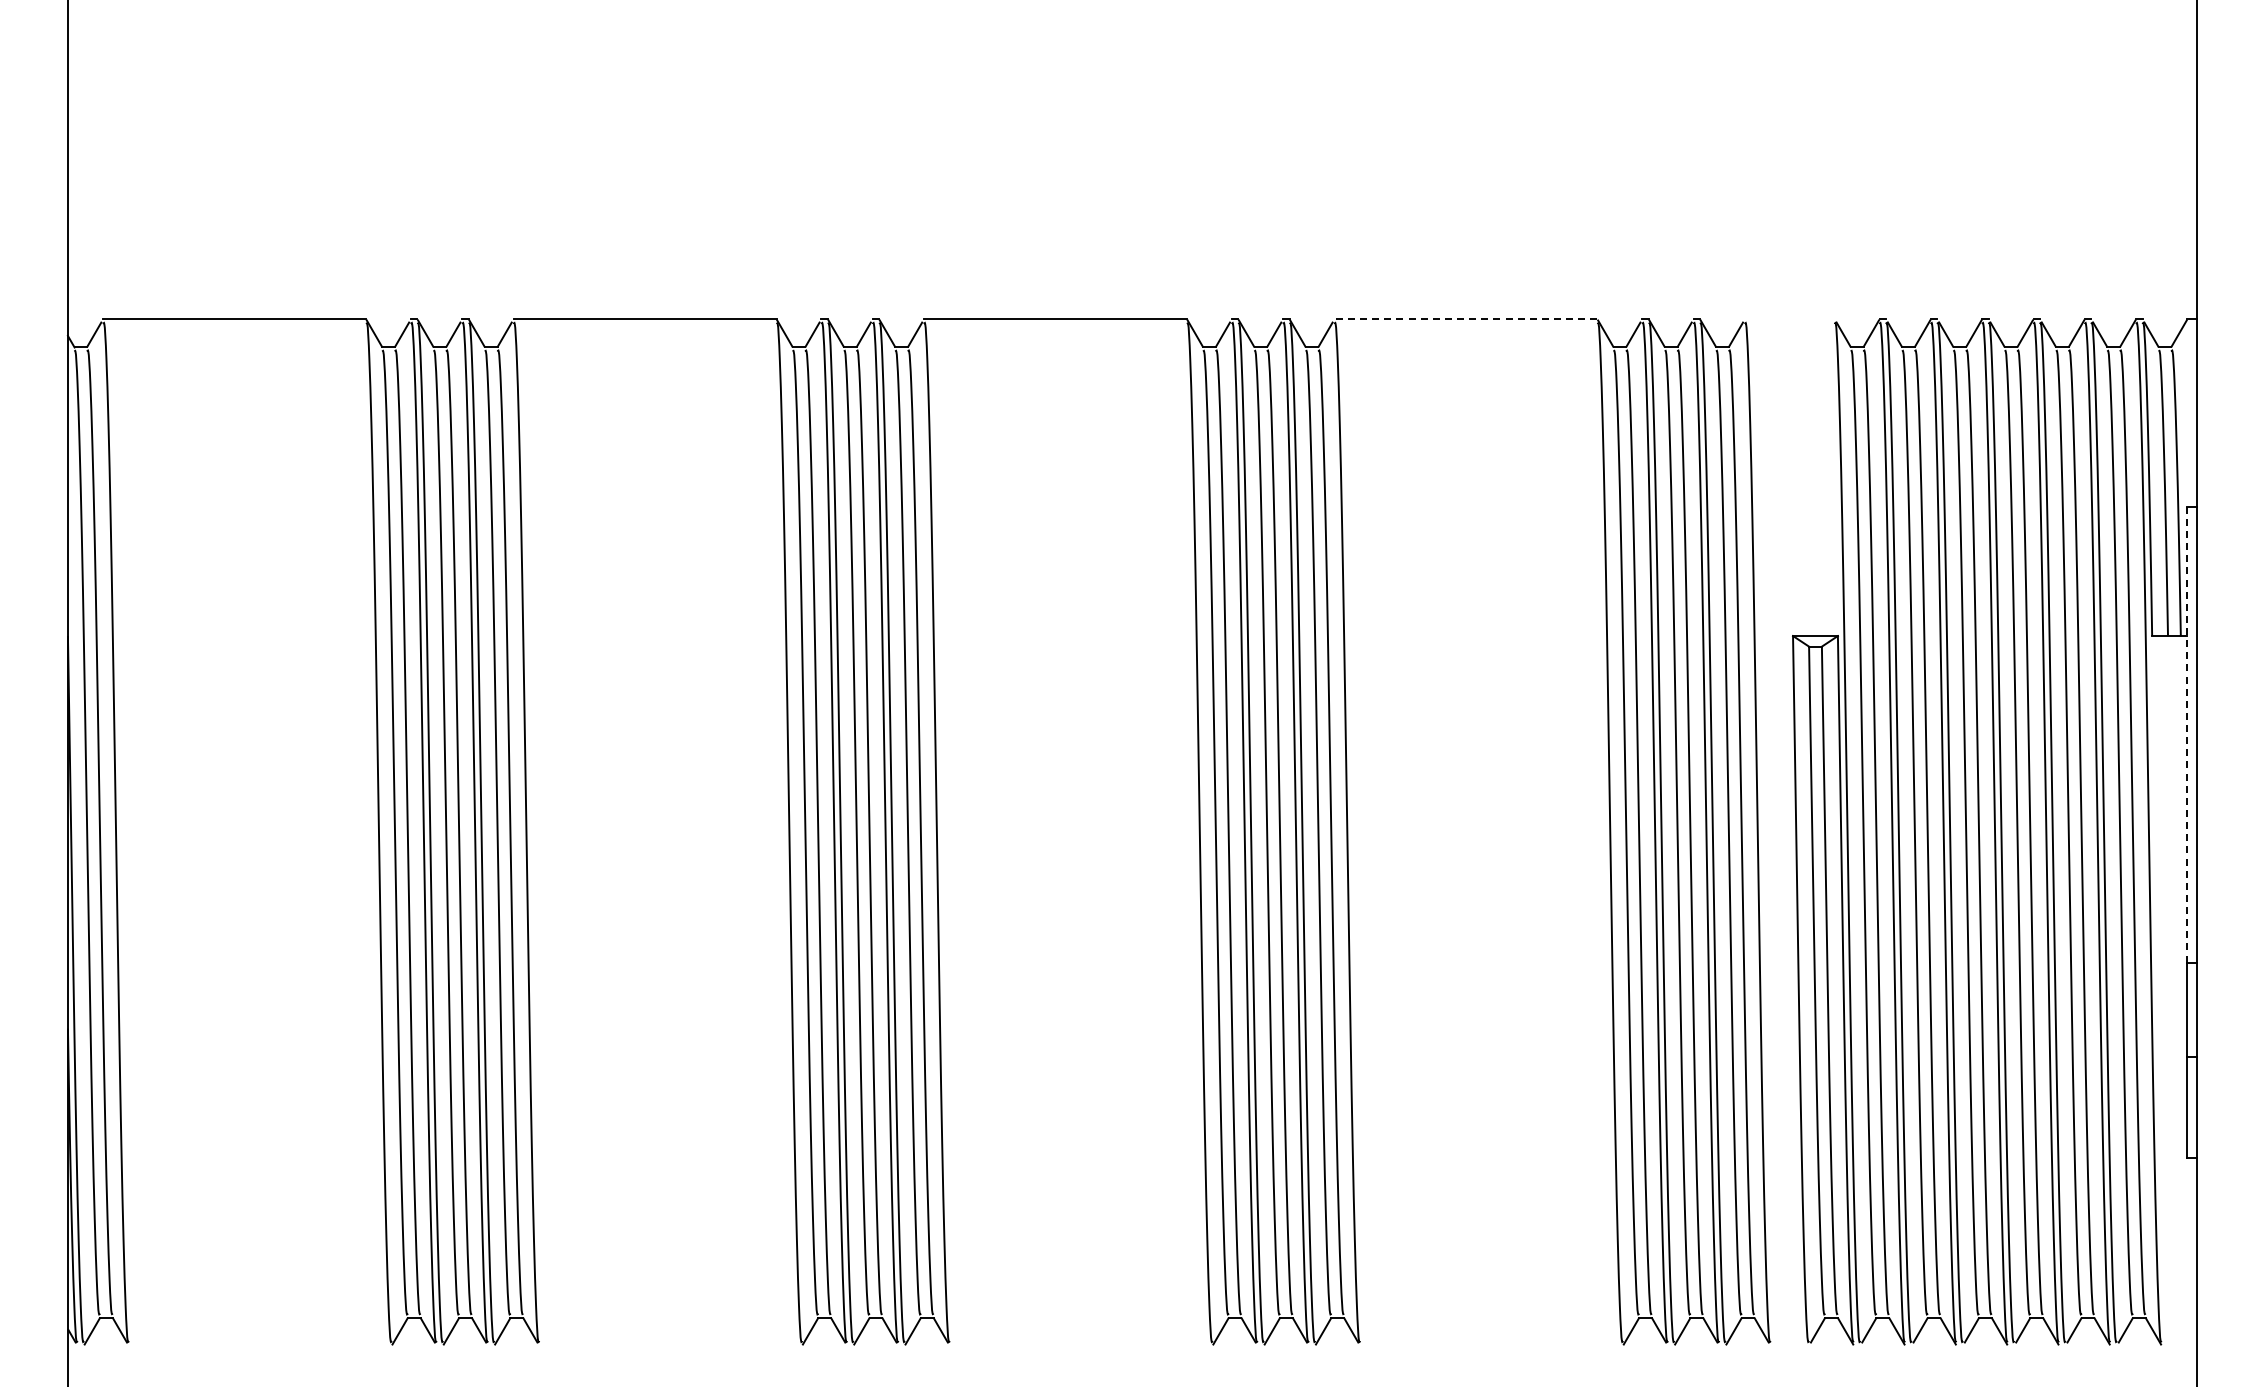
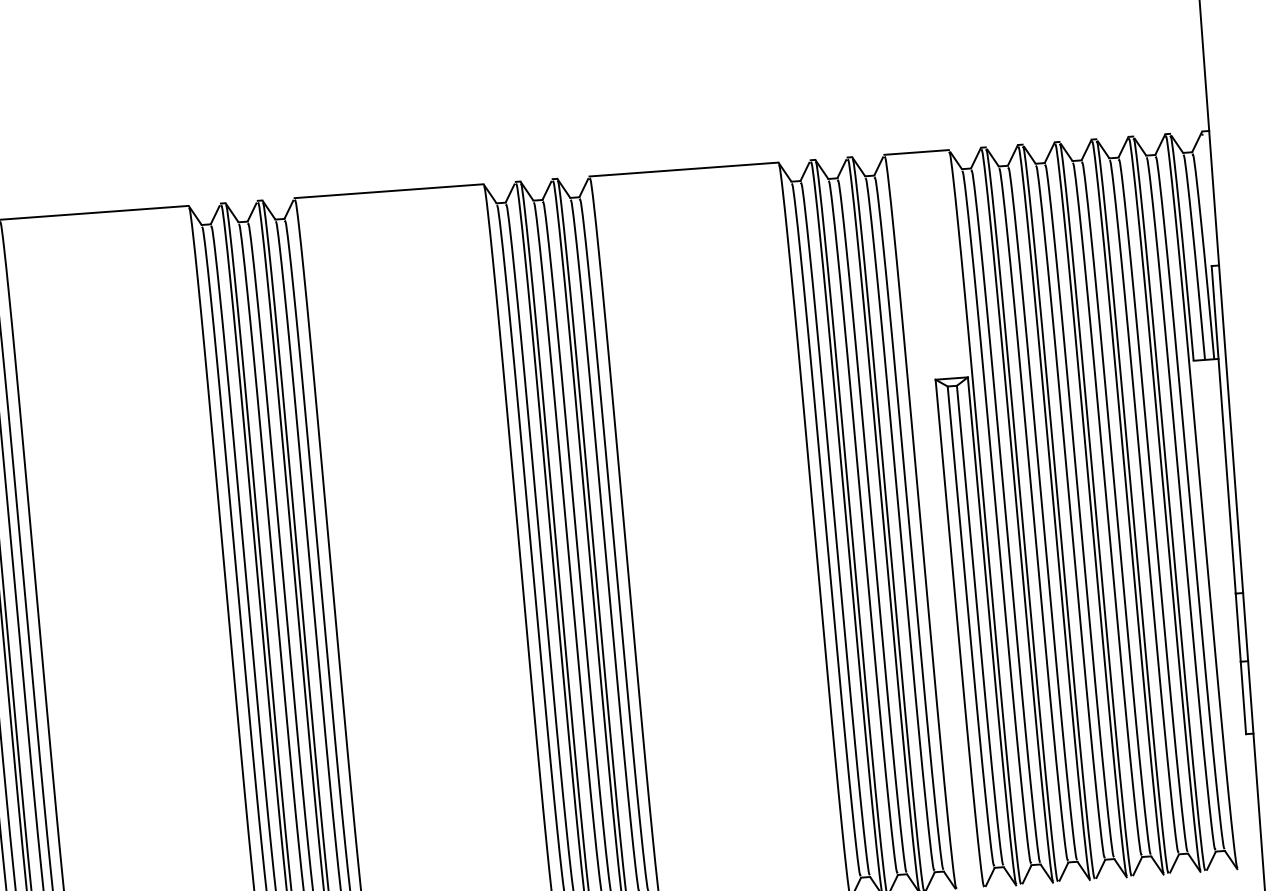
line: (1465, 319) -> (683, 169), dashed -> solid
line: (1789, 319) -> (916, 152), added
line: (2186, 734) -> (1223, 429), dashed -> solid

